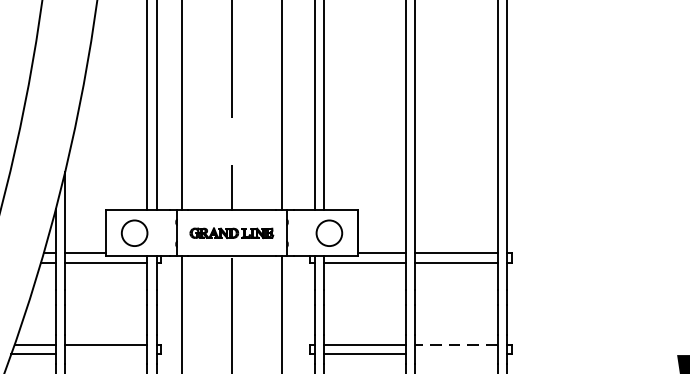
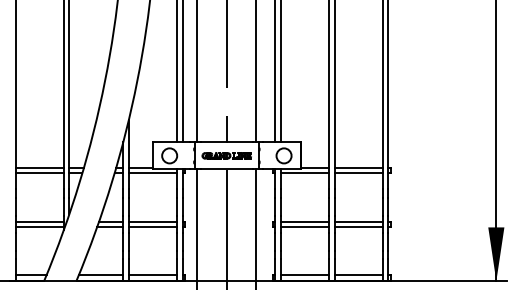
line: (456, 344) -> (358, 221), dashed -> solid
line: (105, 353) -> (152, 226), added
line: (456, 353) -> (358, 226), added

